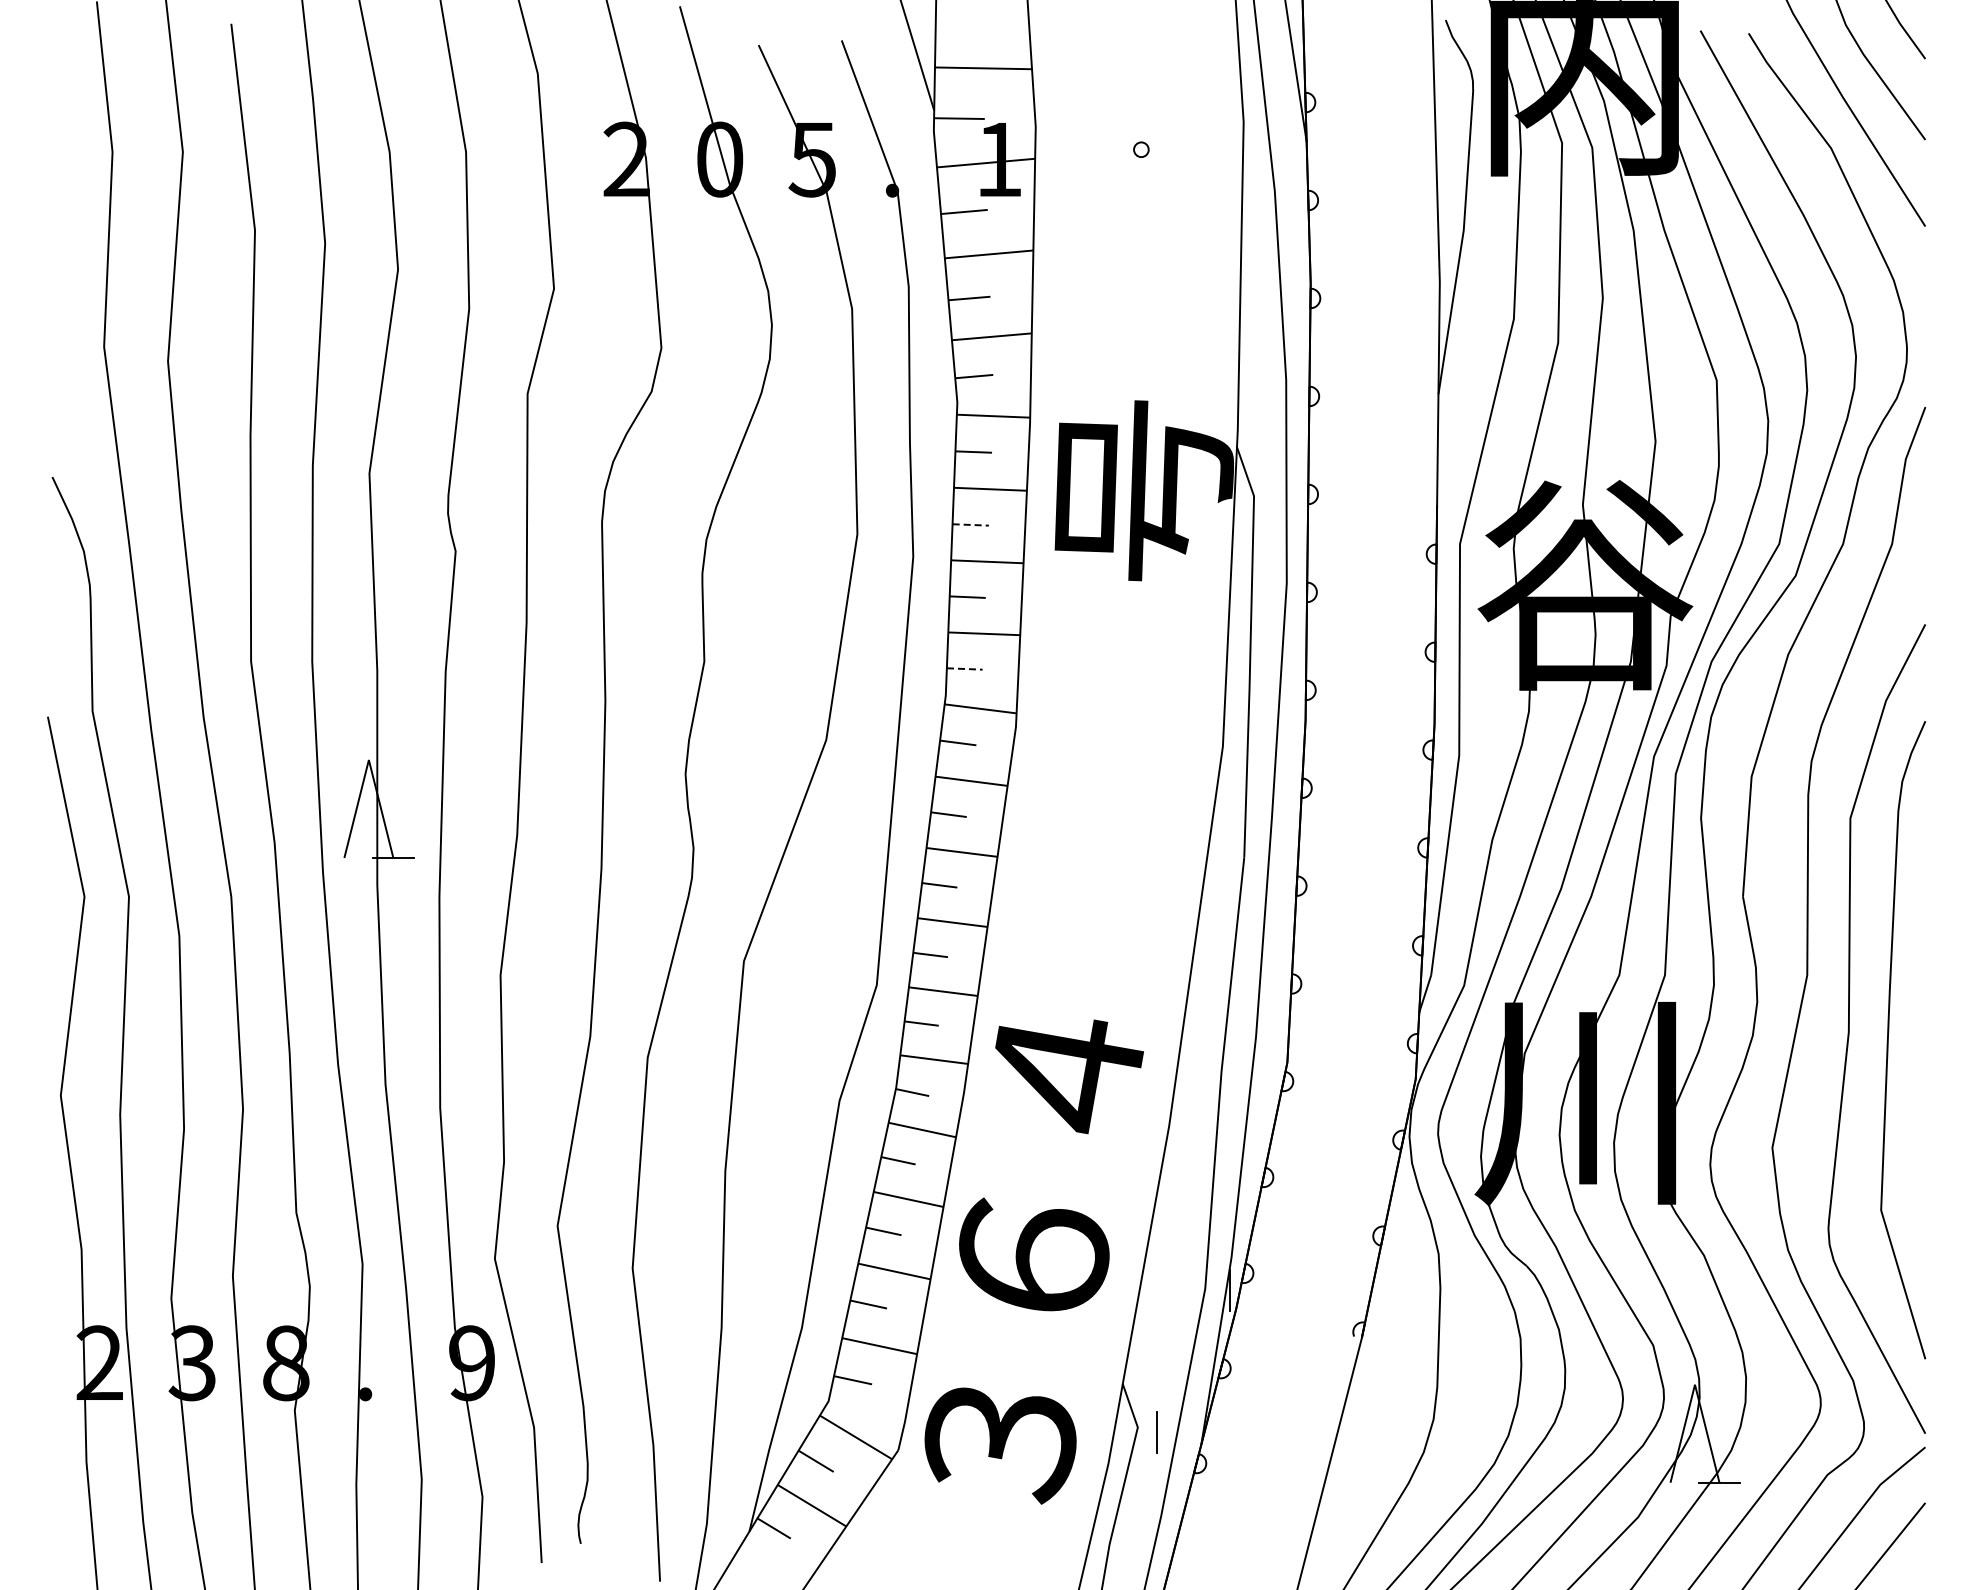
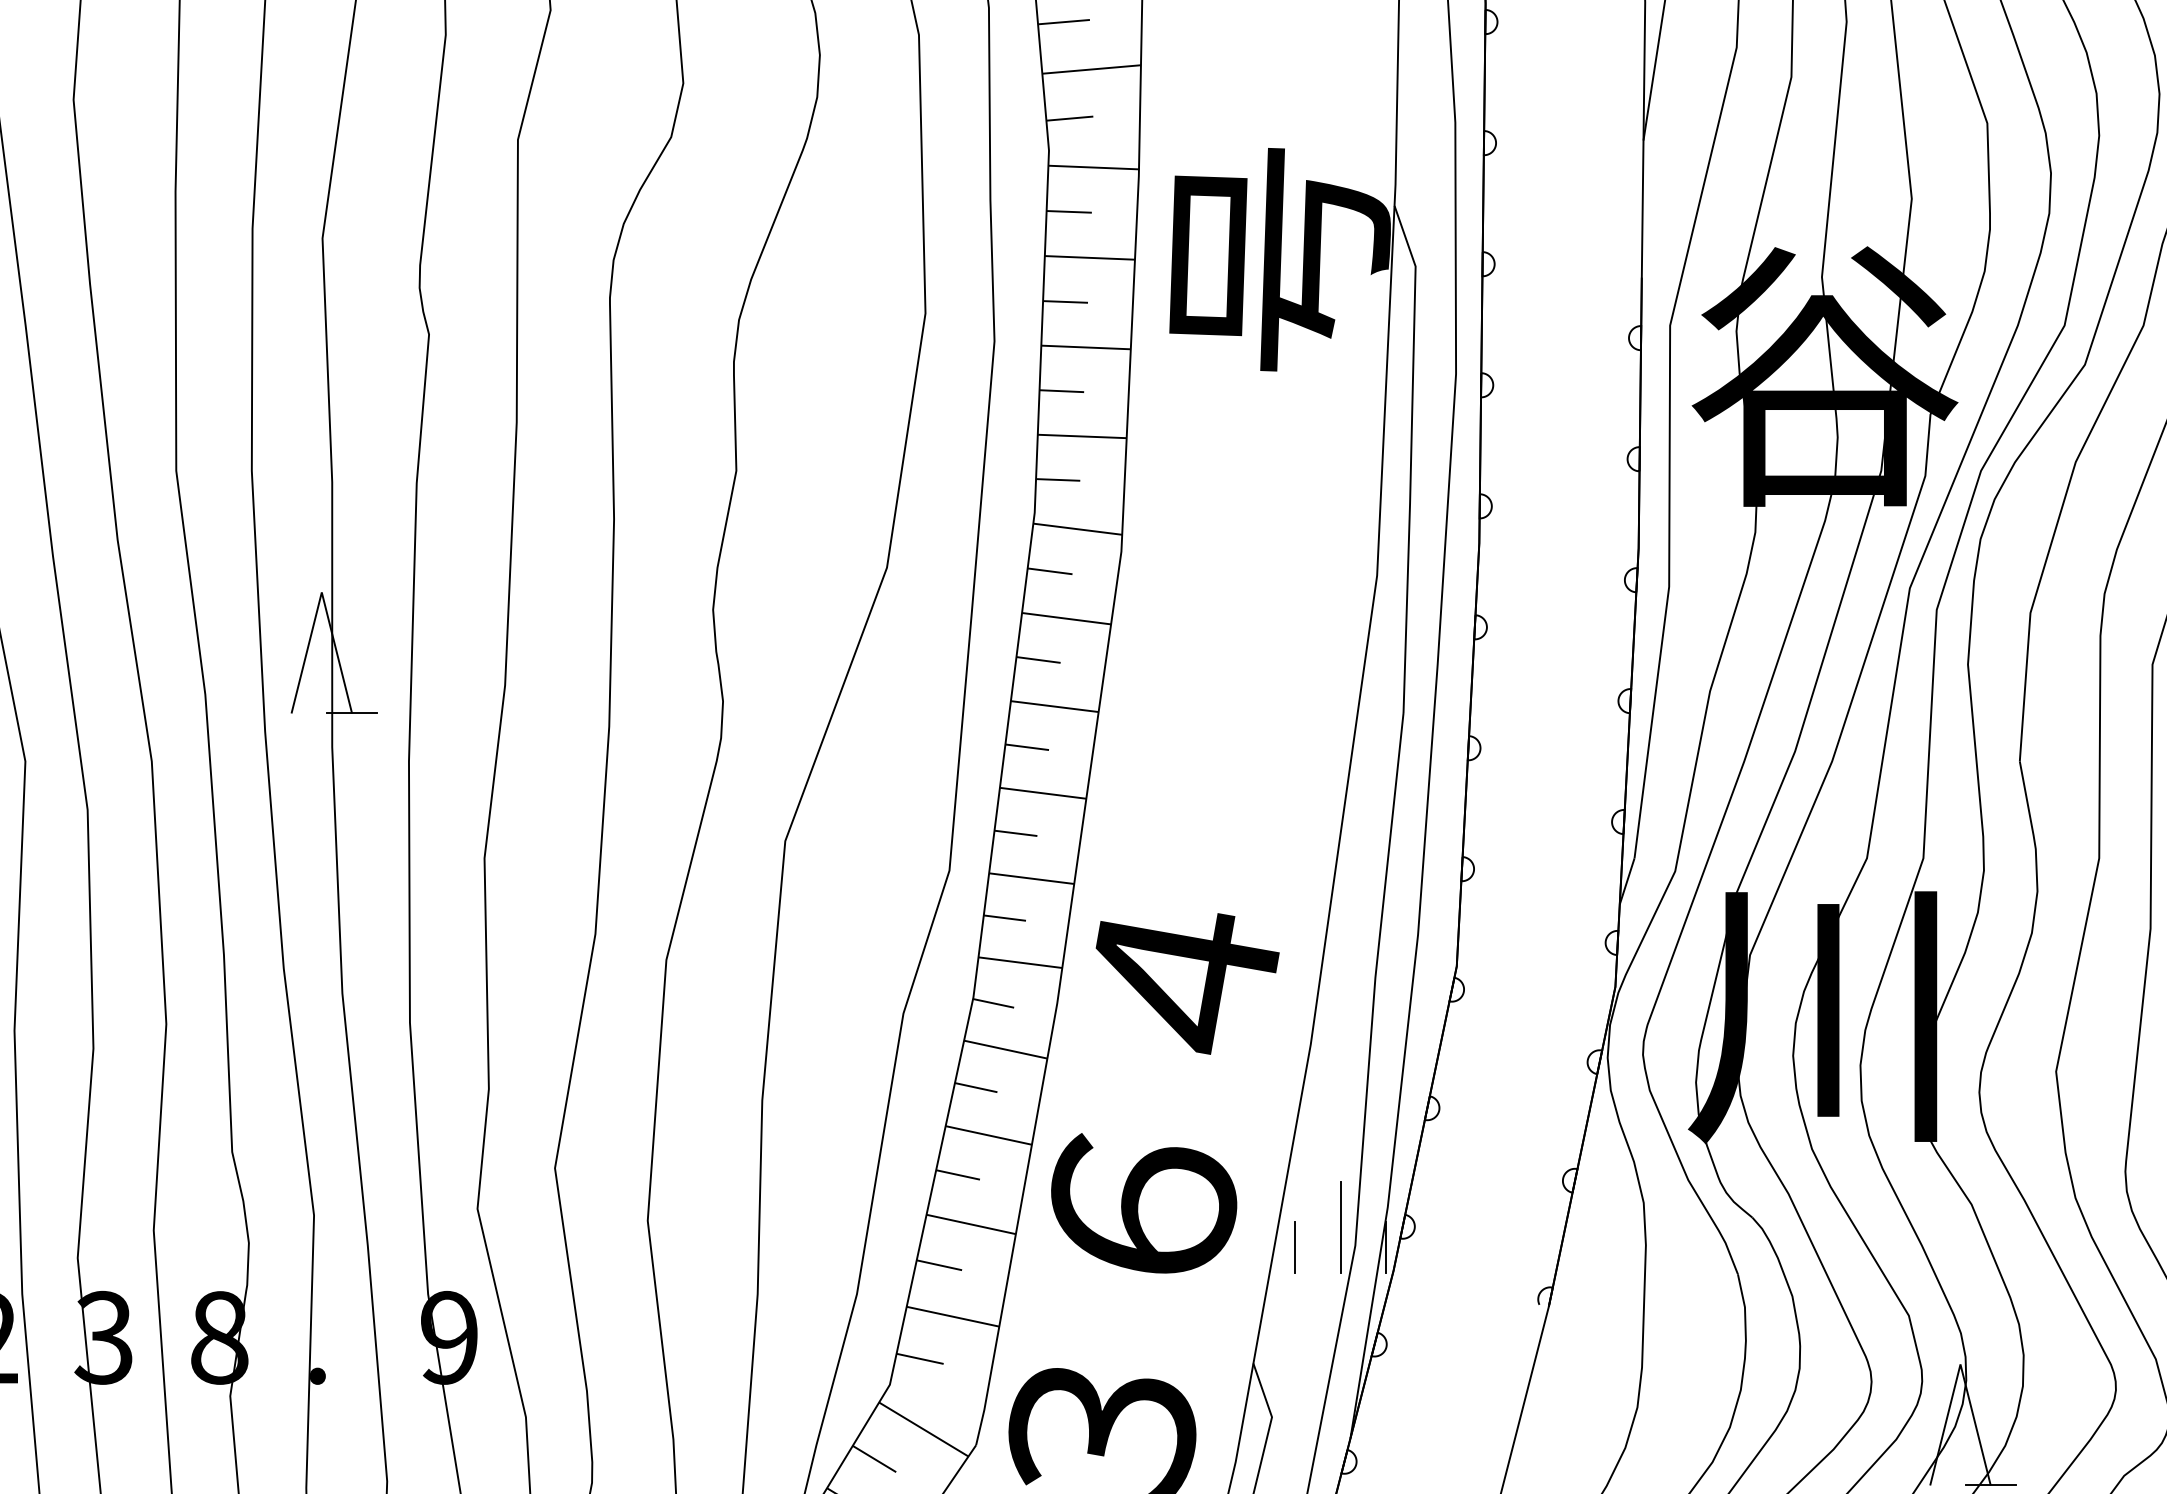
line: (971, 524) -> (1066, 301), dashed -> solid
line: (964, 668) -> (1057, 479), dashed -> solid
line: (1193, 1273) -> (1340, 1226), added
line: (1156, 1432) -> (1295, 1247), moved

